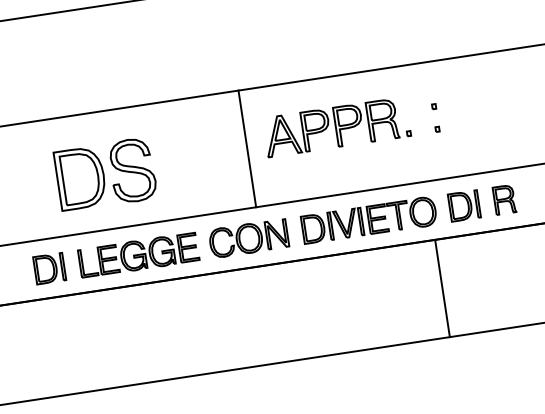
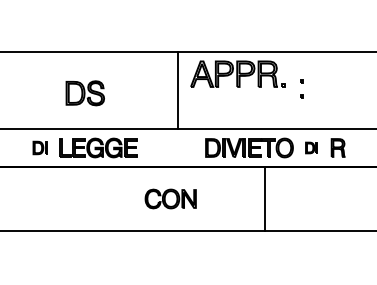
part: (336, 126) -> (237, 73), moved
part: (106, 175) -> (85, 93), size x0.6
part: (463, 205) -> (311, 147), size x0.6
part: (248, 237) -> (170, 198), moved
part: (48, 268) -> (39, 147), size x0.7
line: (441, 288) -> (264, 198), moved

